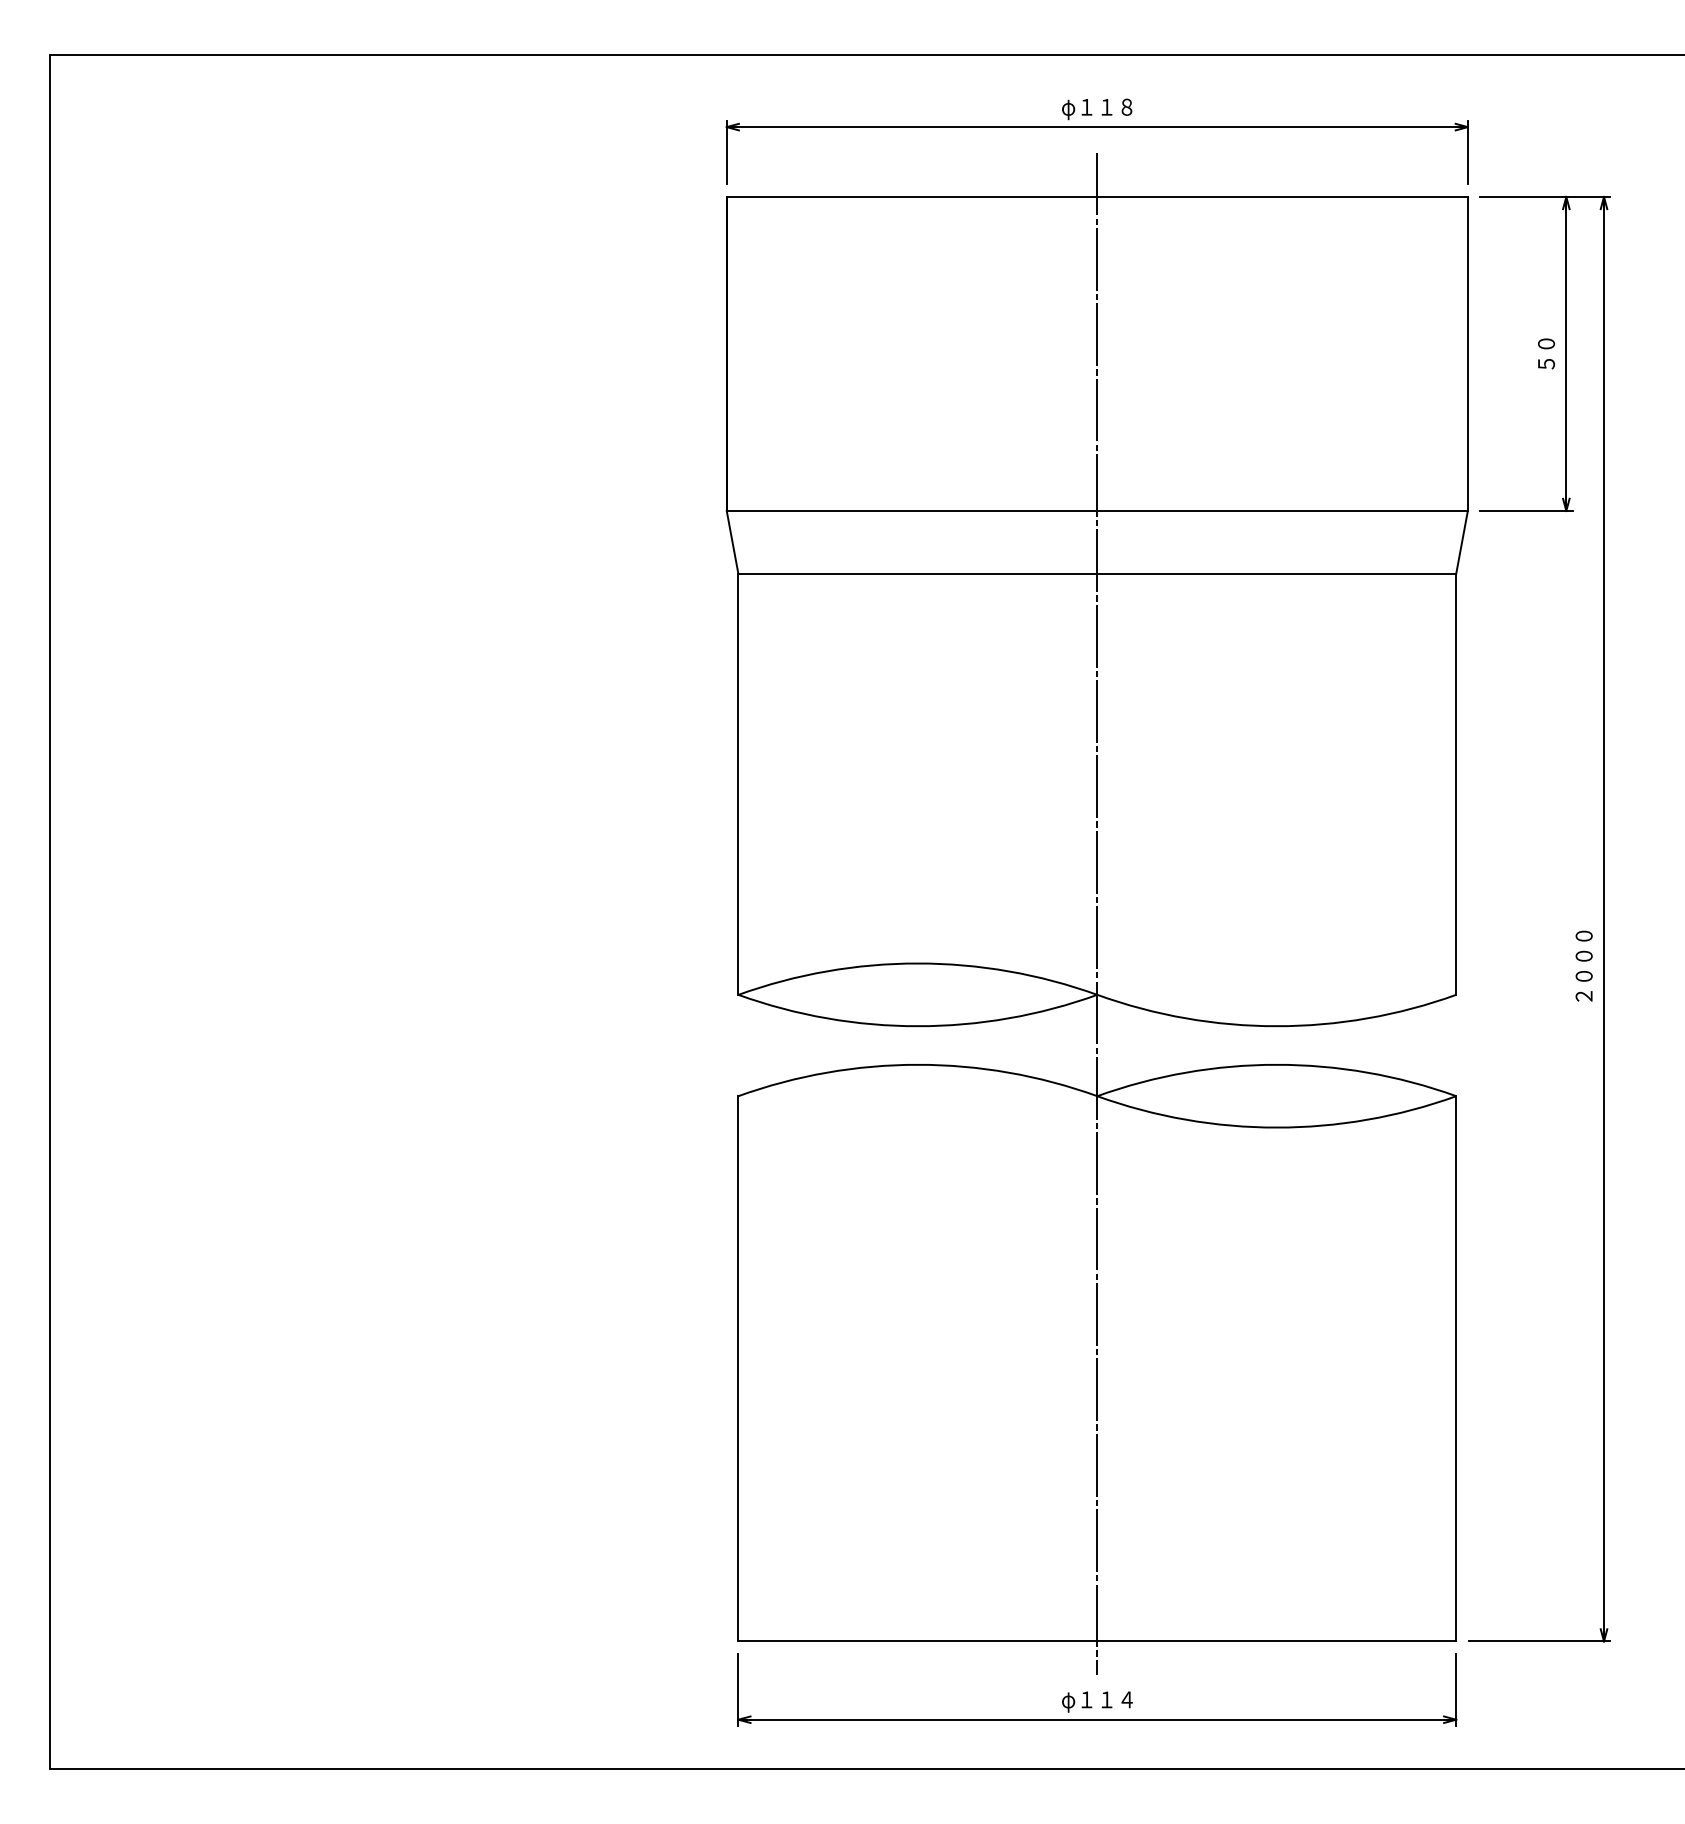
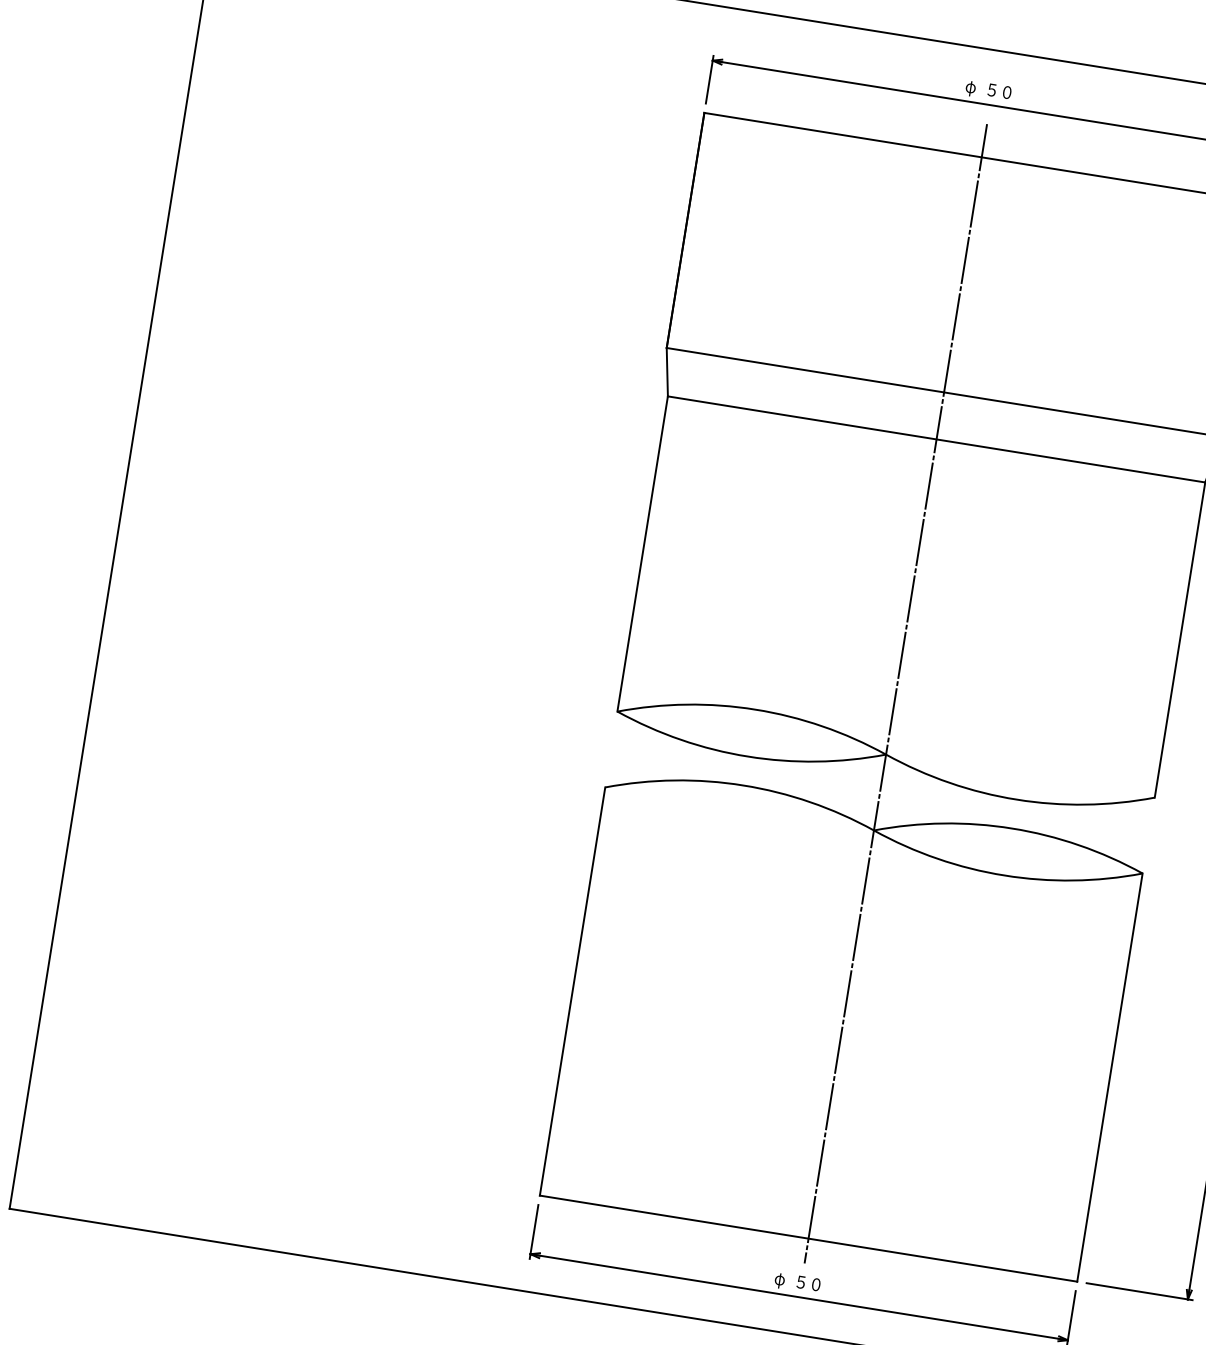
text: (1106, 106) -> (999, 90), １１８ -> ５０
text: (1106, 1699) -> (808, 1283), １１４ -> ５０

